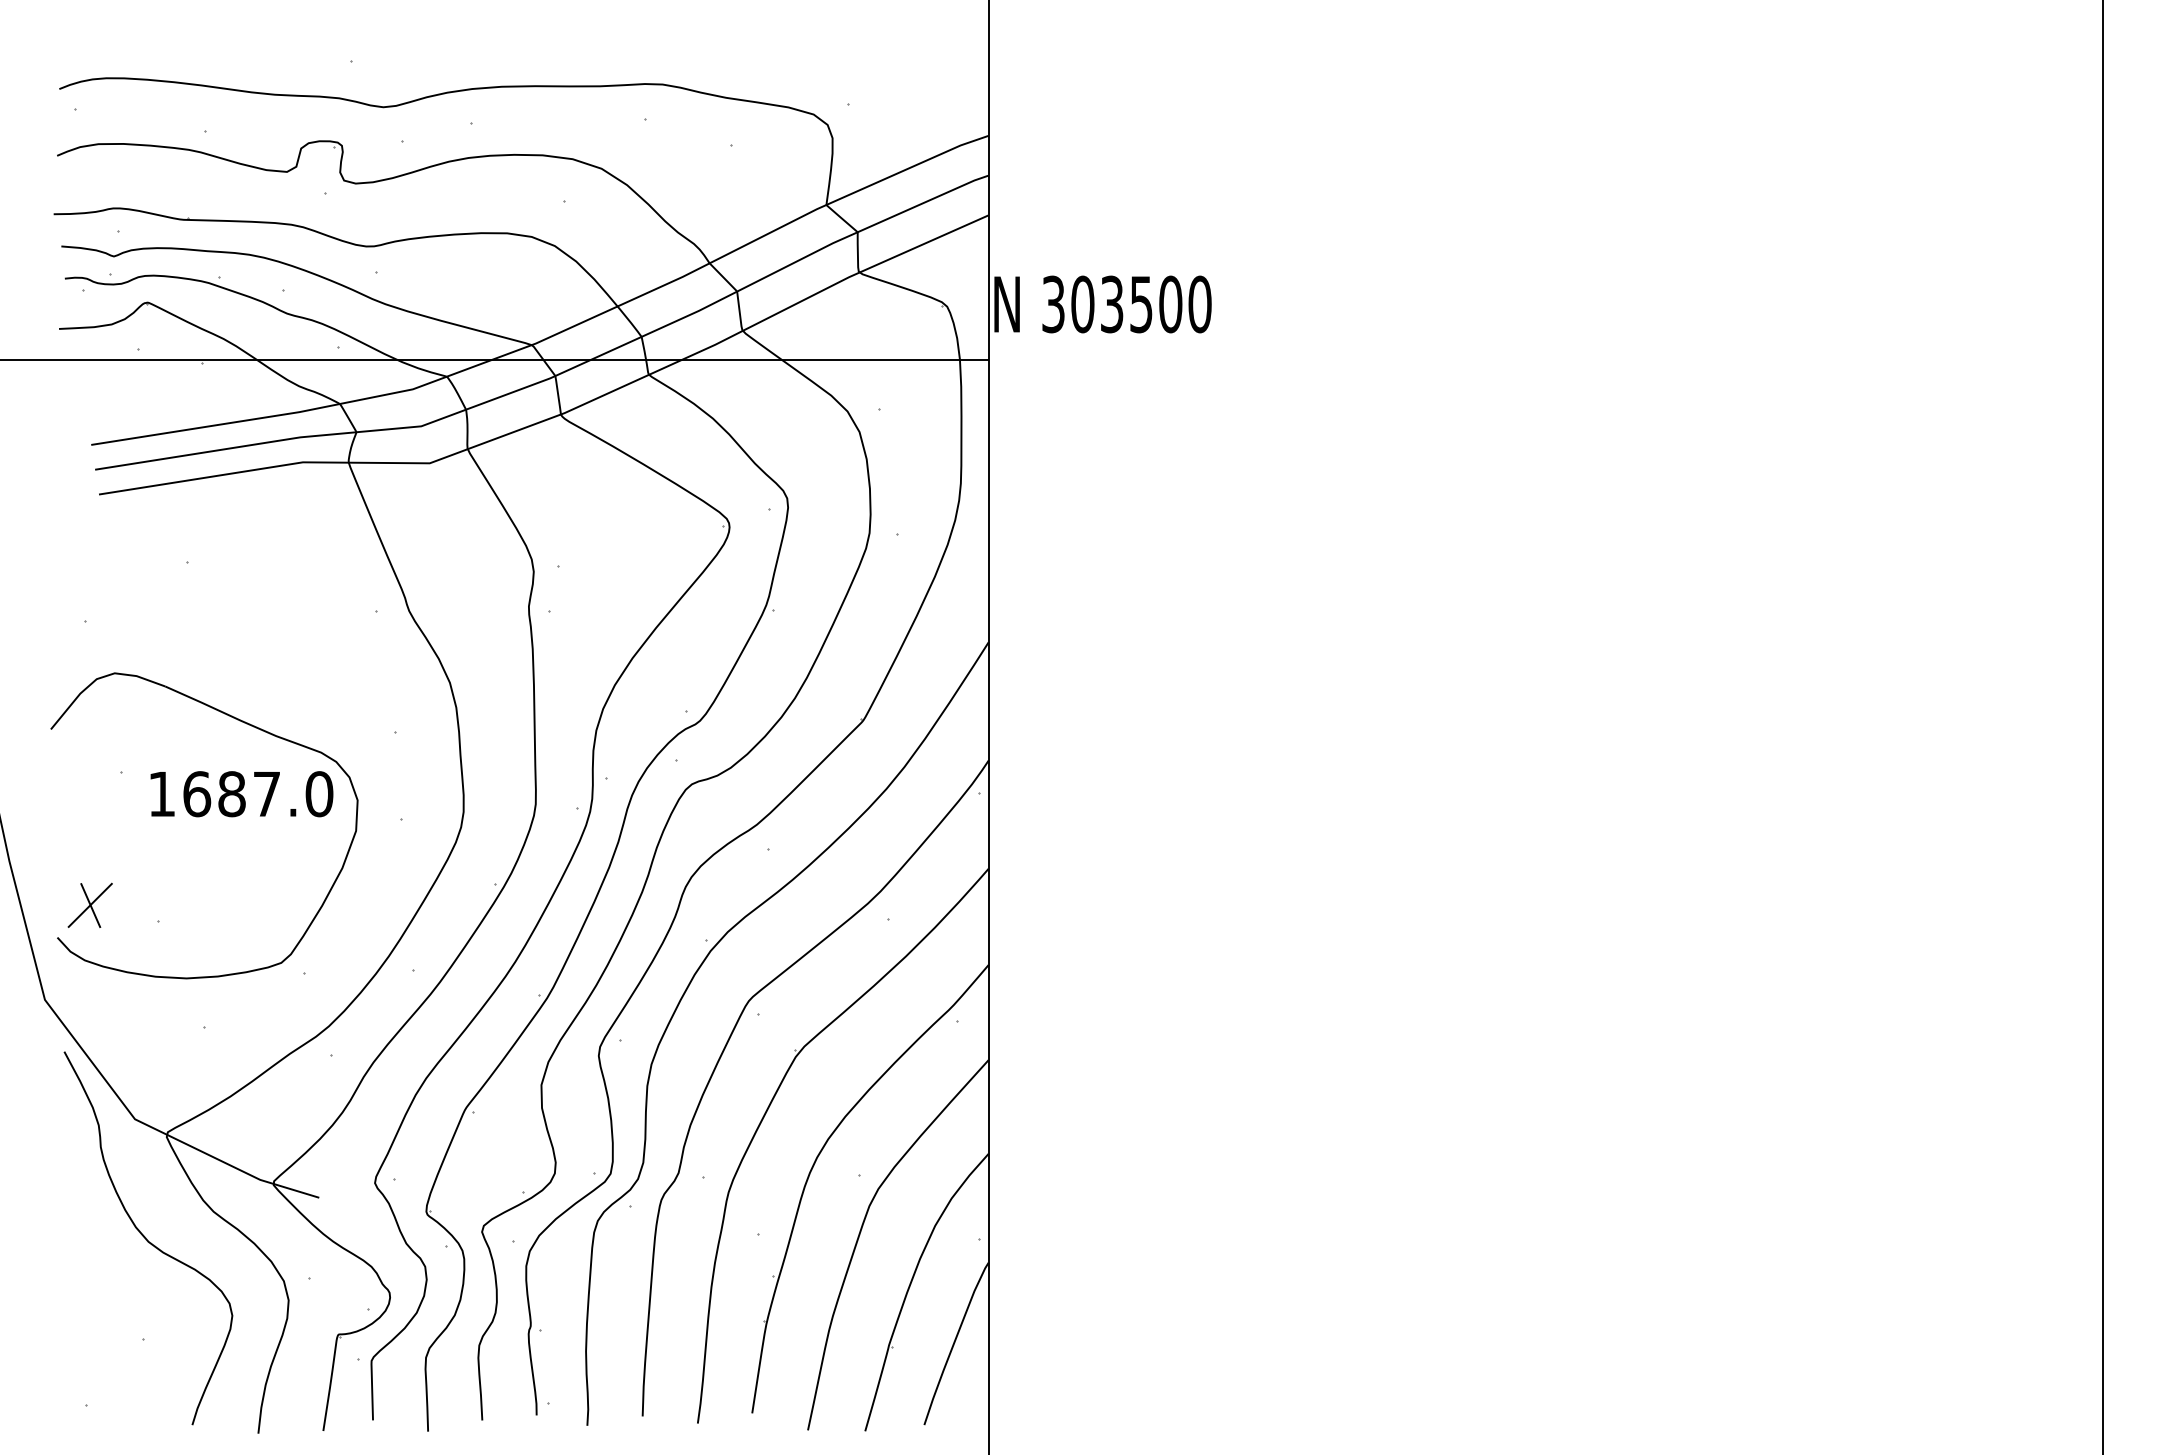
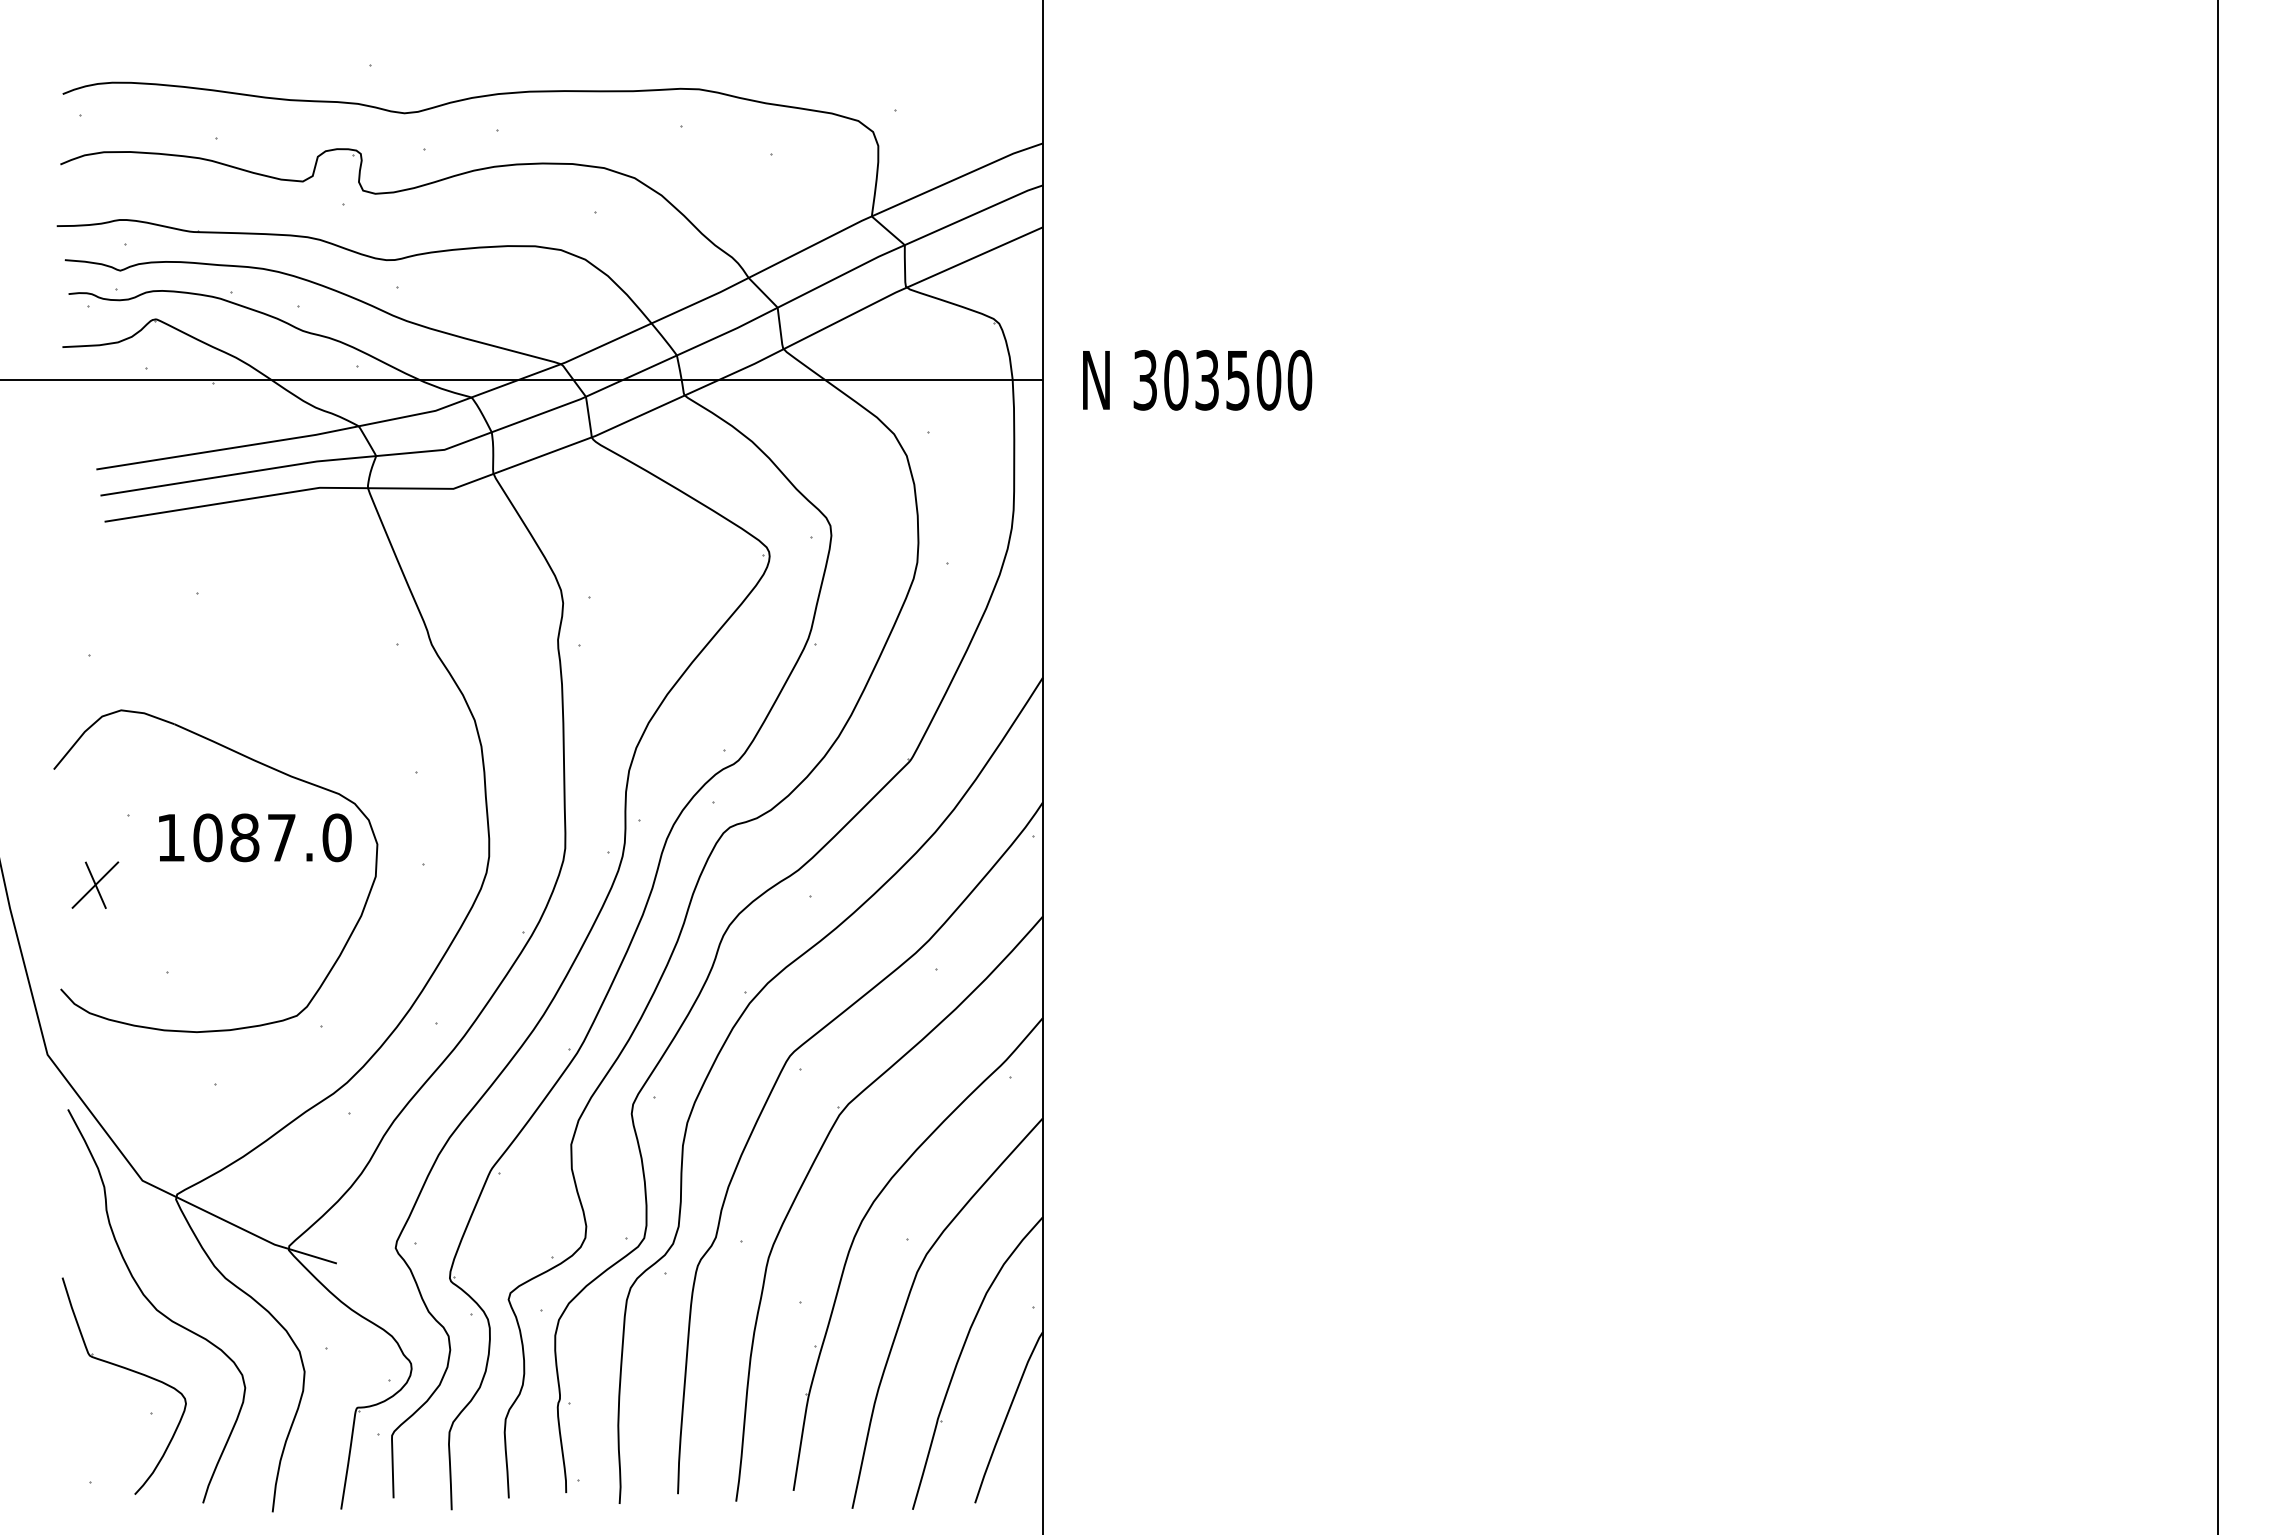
text: (1102, 304) -> (1197, 380), moved
text: (196, 793) -> (207, 837), 1687.0 -> 1087.0
part: (90, 904) -> (95, 884), moved
part: (121, 1299) -> (128, 1370), added

